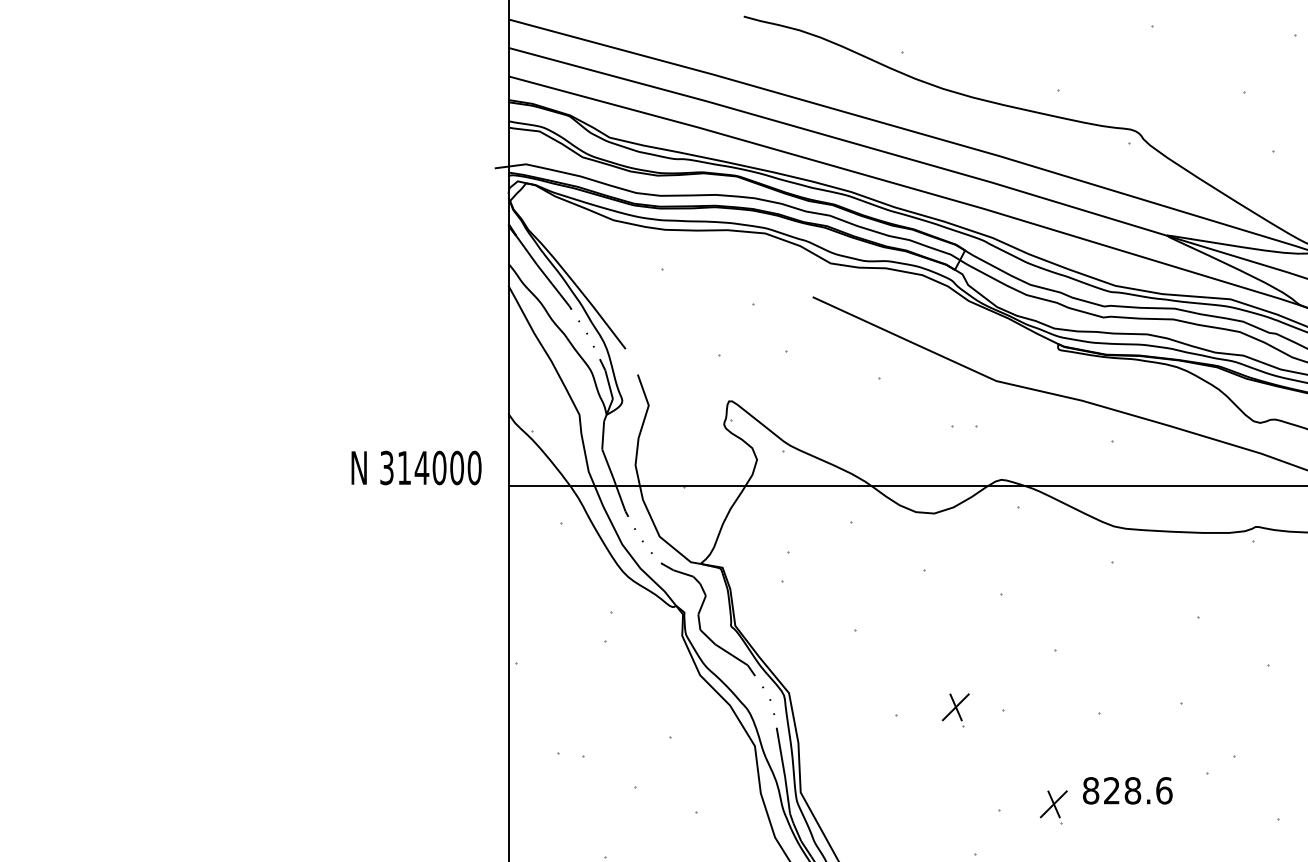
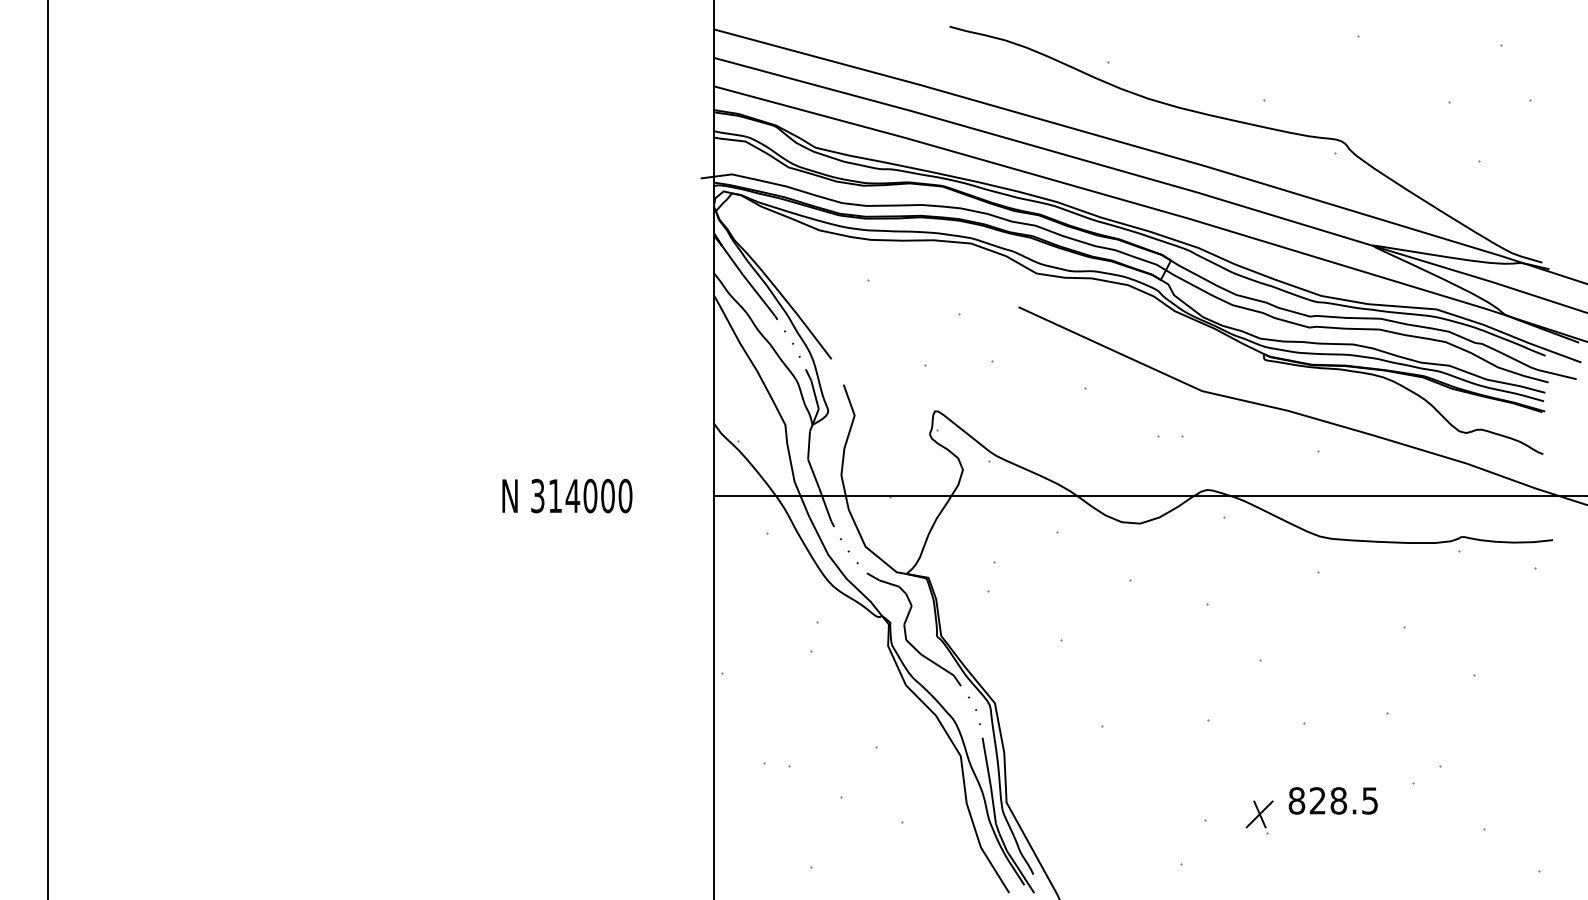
text: (416, 467) -> (567, 495), moved
part: (955, 710) -> (1161, 720), removed
text: (1164, 790) -> (1370, 800), 828.6 -> 828.5

